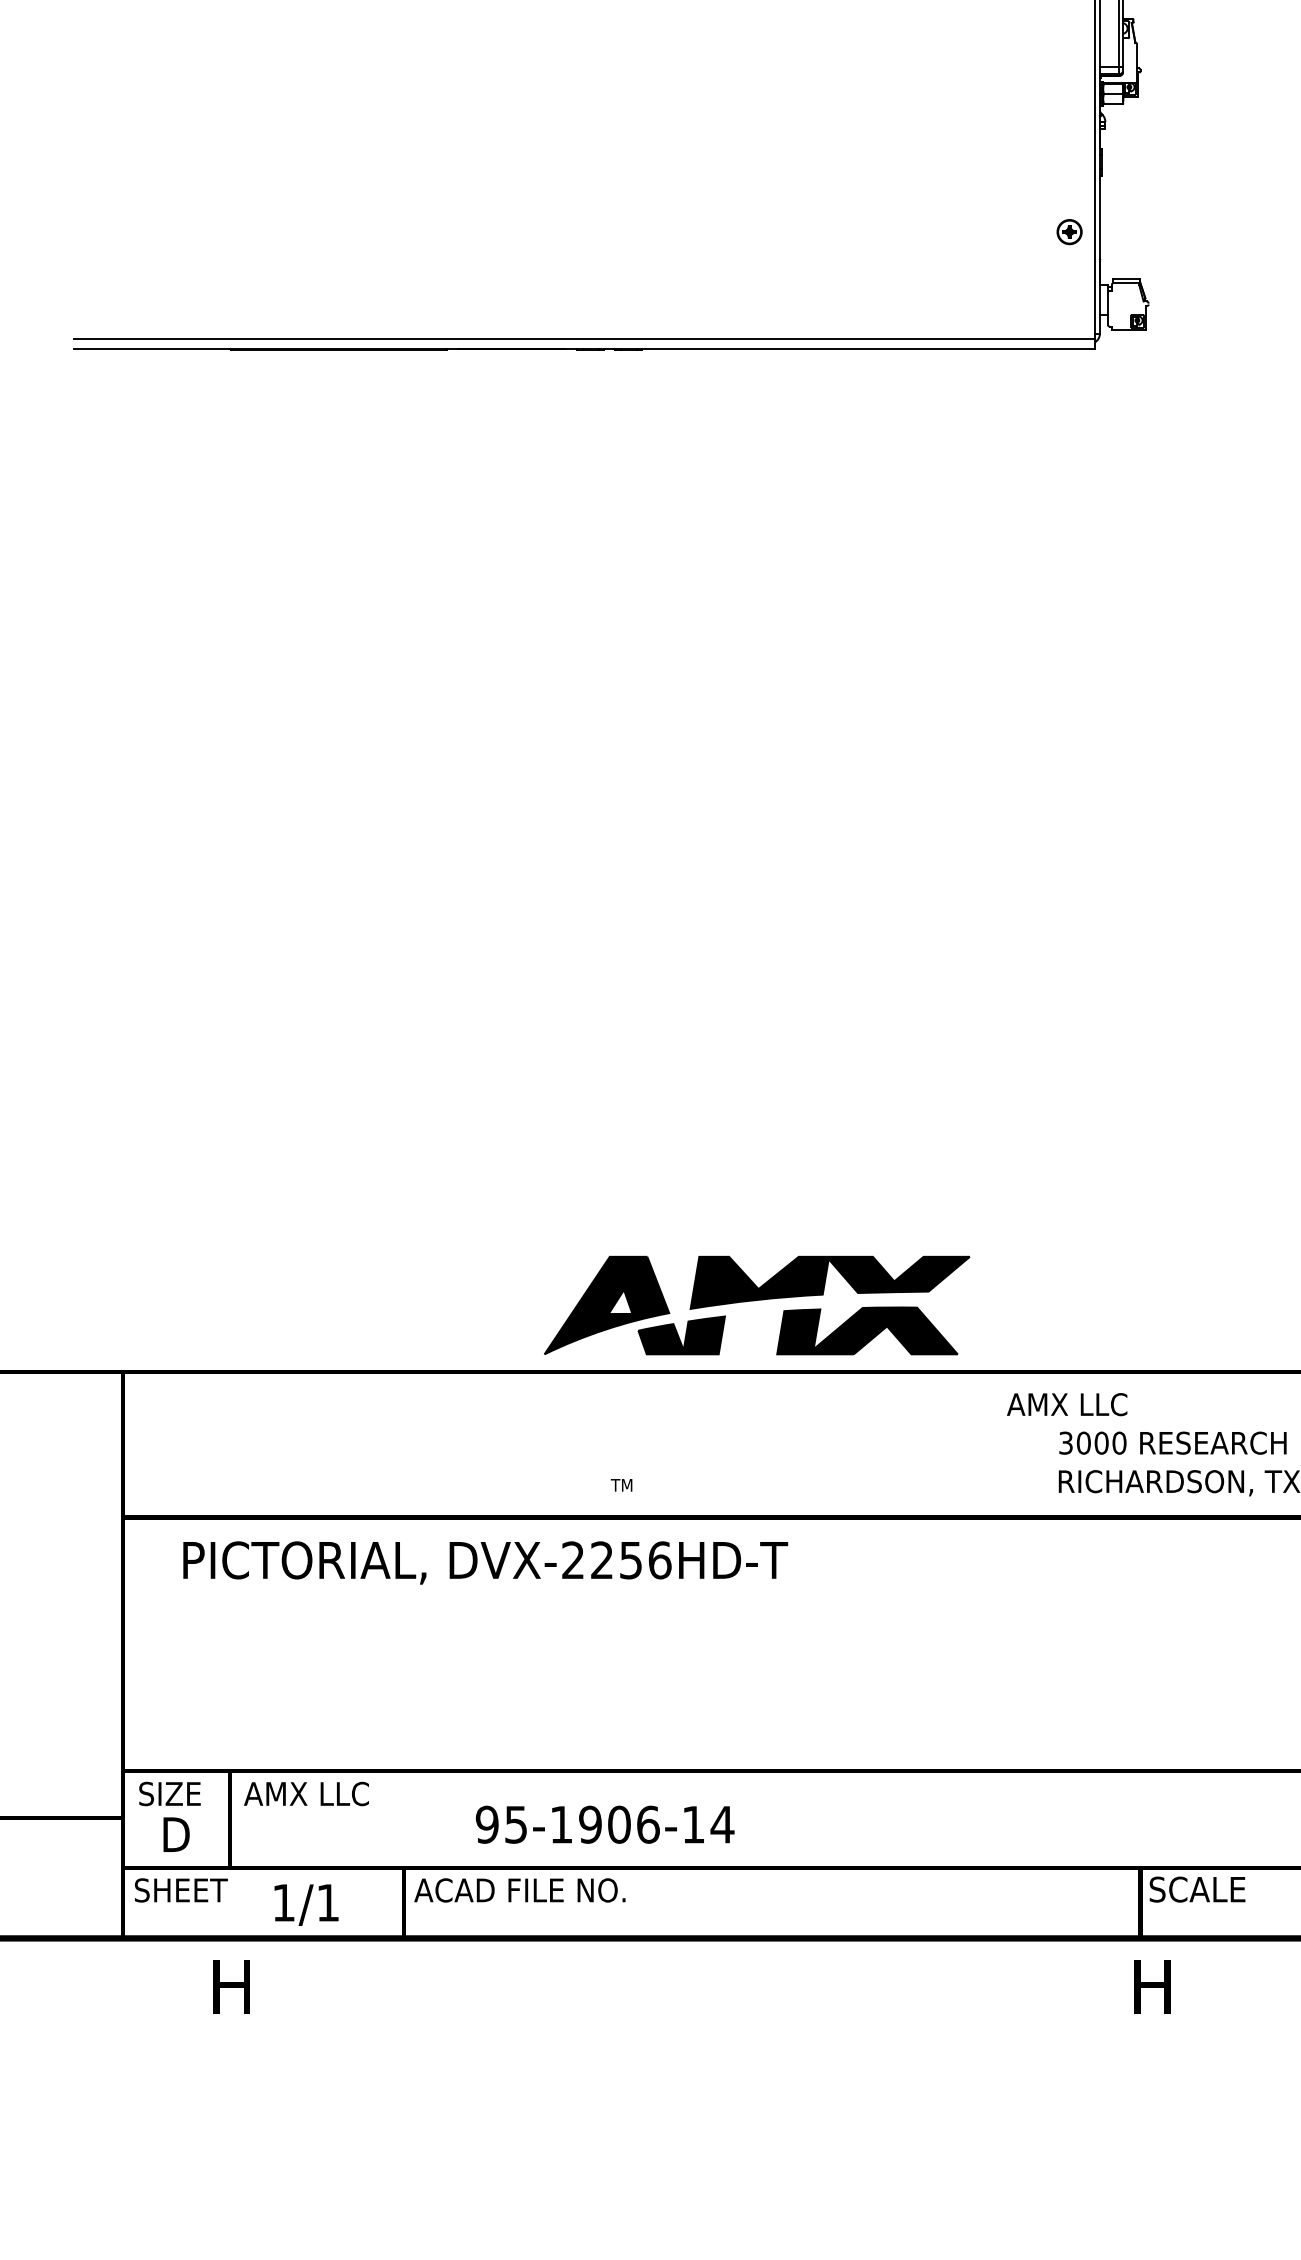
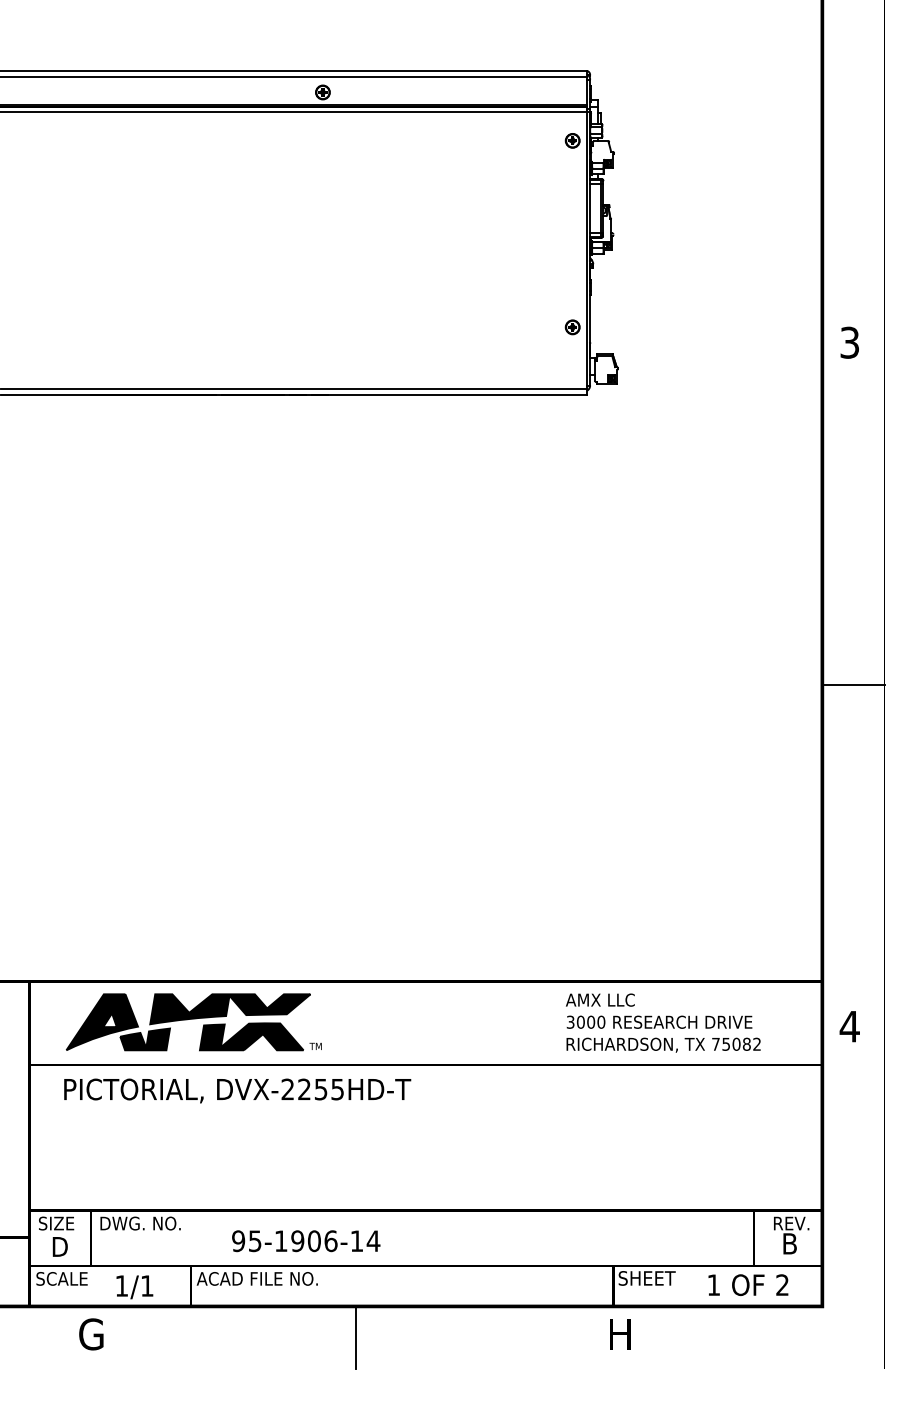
part: (755, 1305) -> (187, 1022), moved
text: (1067, 1403) -> (600, 999), moved
text: (659, 1560) -> (337, 1089), DVX-2256HD-T -> DVX-2255HD-T
text: (314, 1793) -> (139, 1223), AMX LLC -> DWG. NO.
text: (189, 1889) -> (67, 1278), SHEET -> SCALE
text: (1208, 1889) -> (652, 1278), SCALE -> SHEET
text: (230, 1987) -> (91, 1334), H -> G
line: (692, 1992) -> (356, 1337), added

